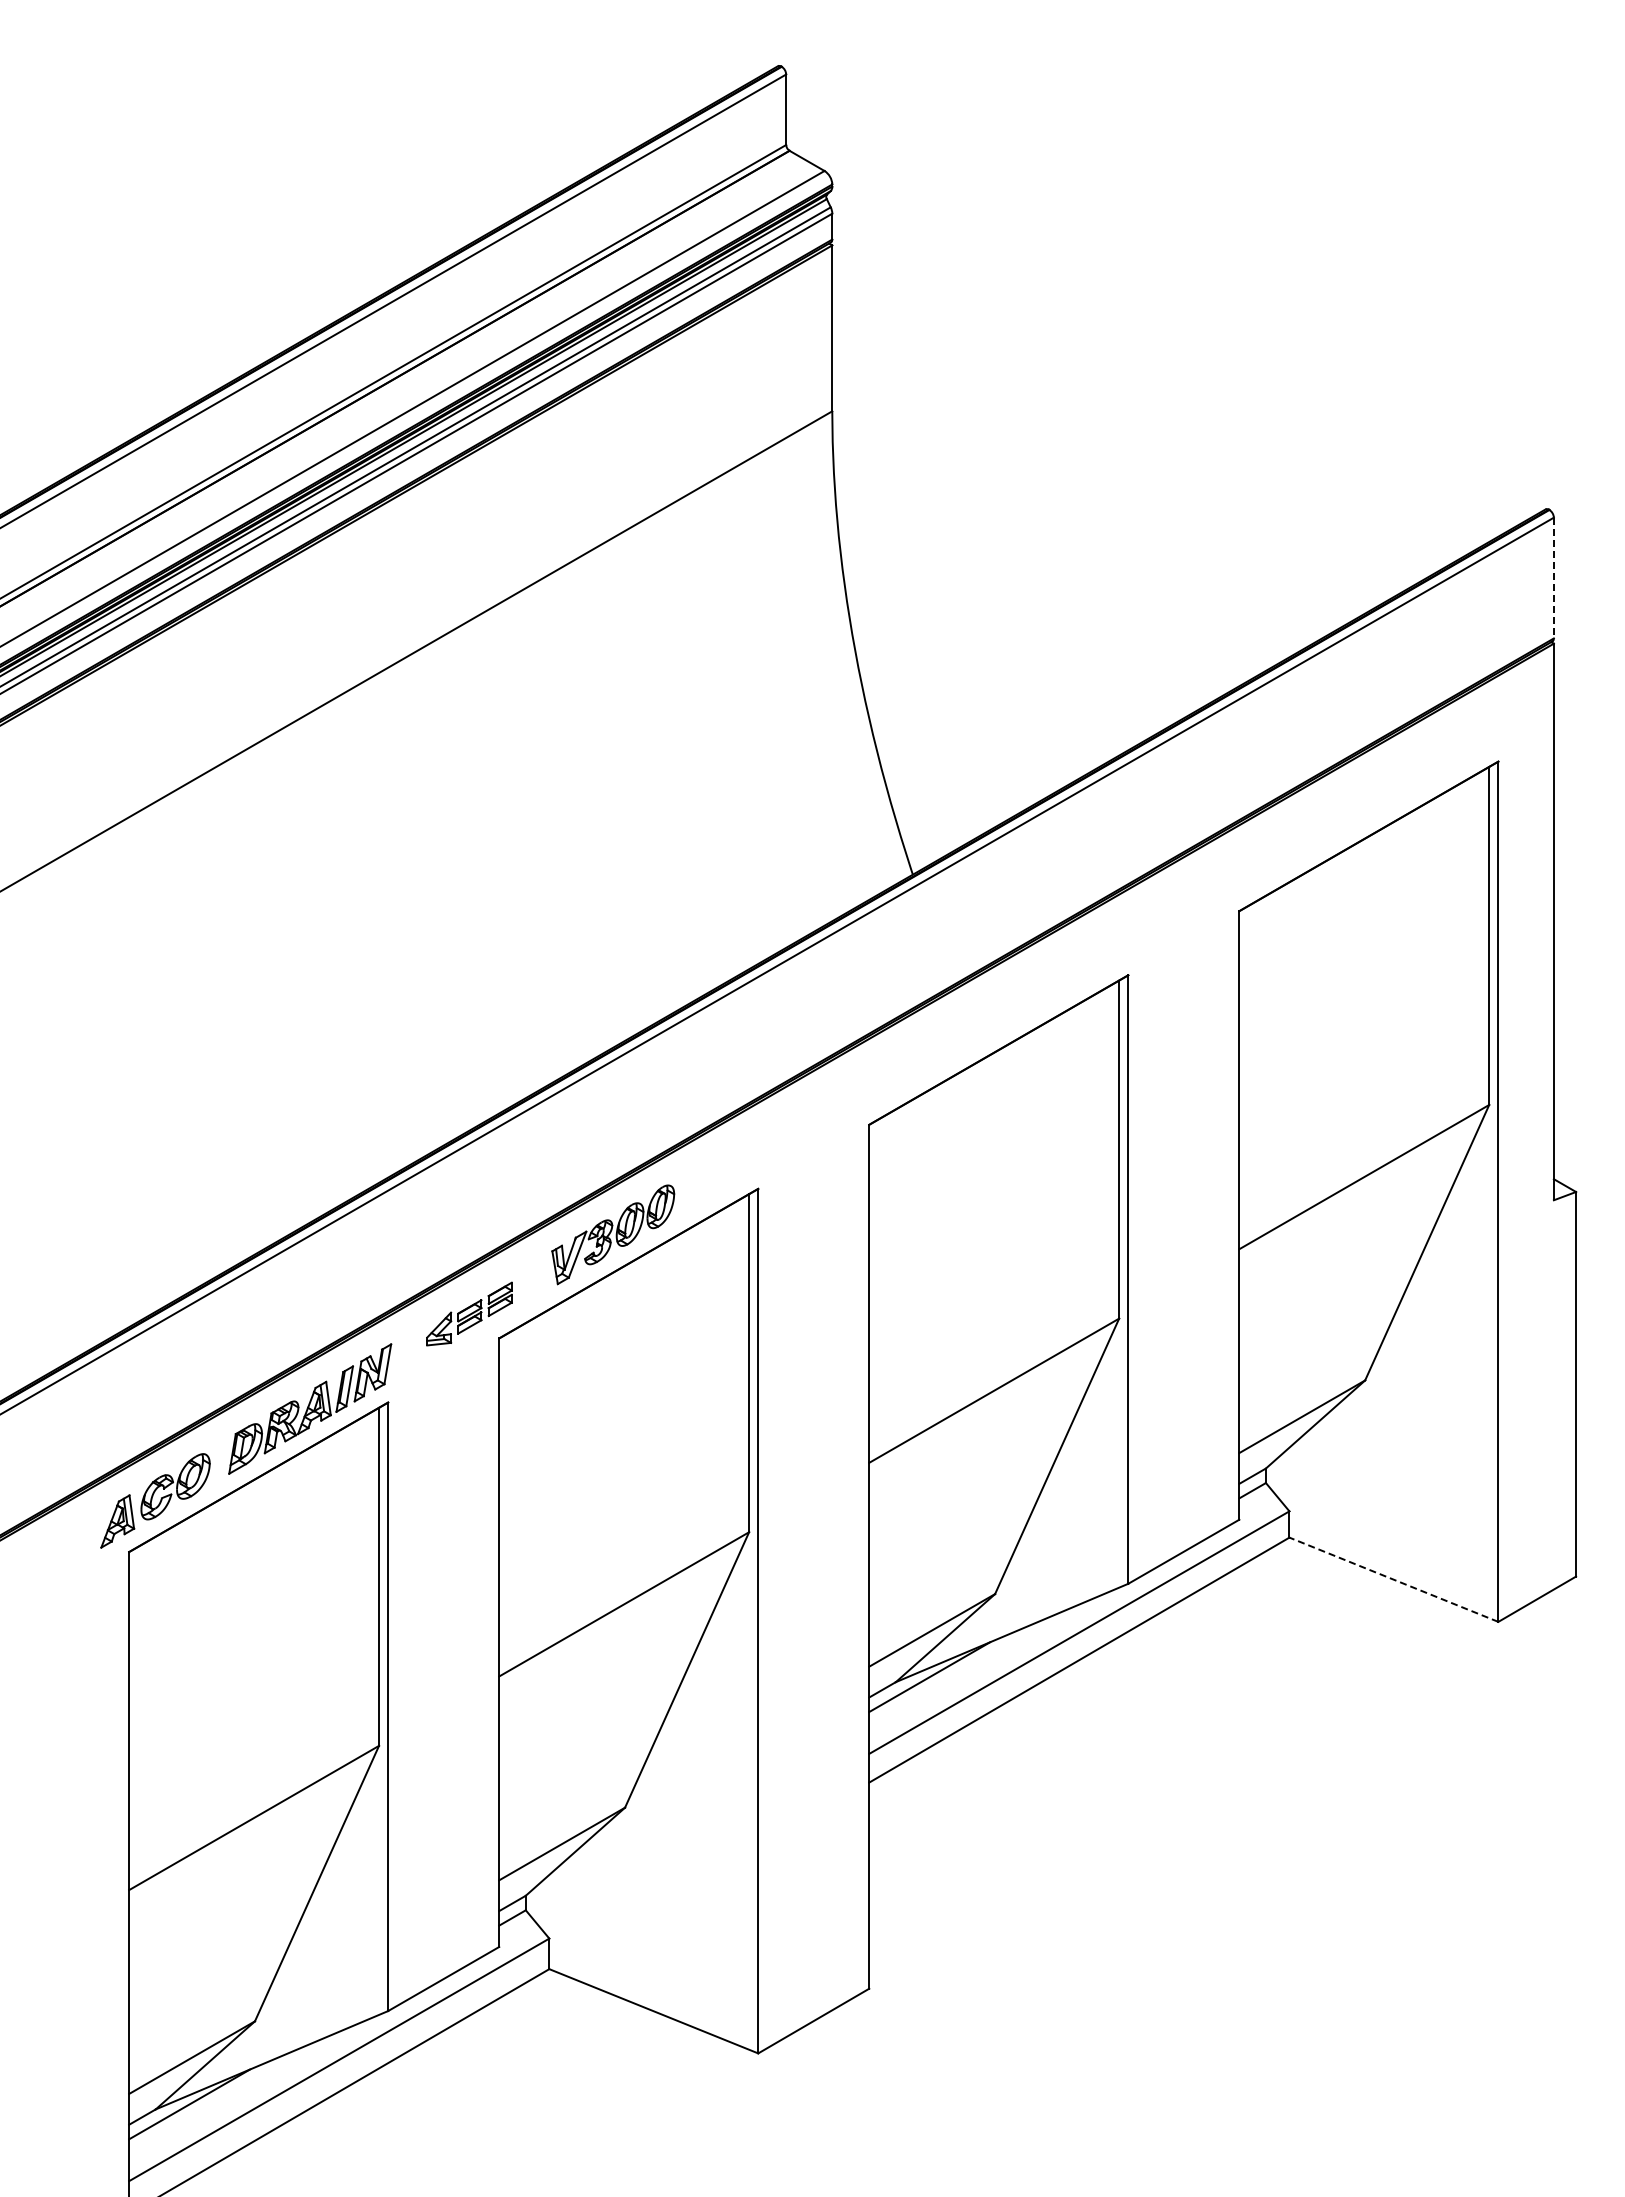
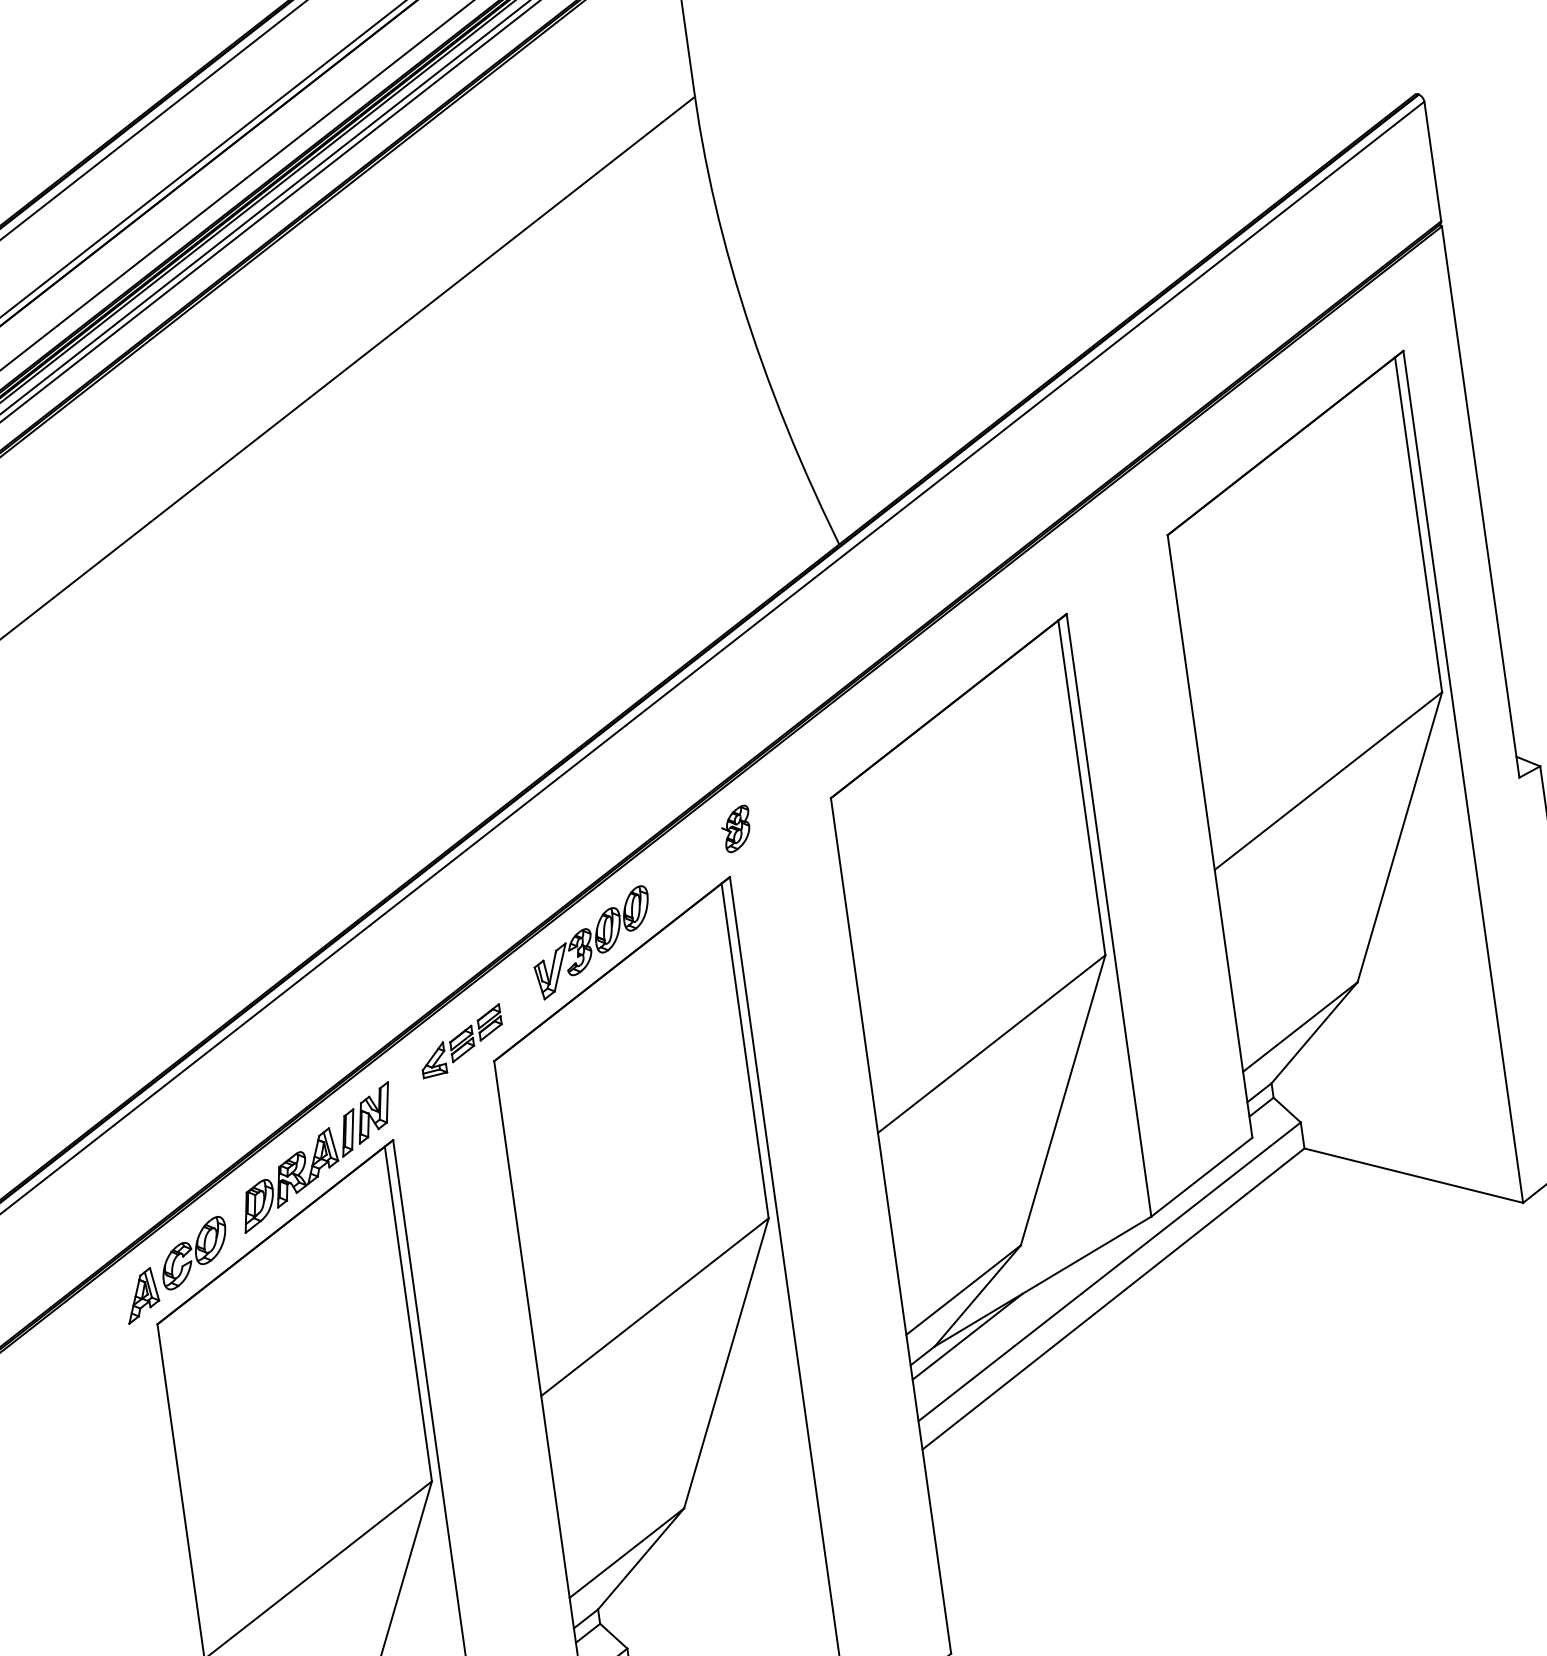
line: (1553, 578) -> (1432, 161), dashed -> solid
part: (771, 1142) -> (736, 829), added
line: (1393, 1579) -> (1413, 1175), dashed -> solid

